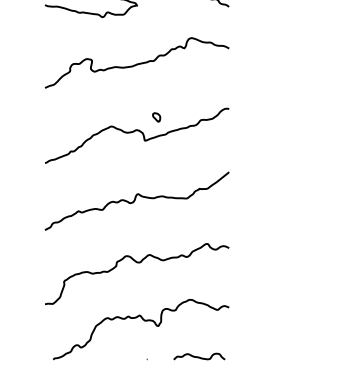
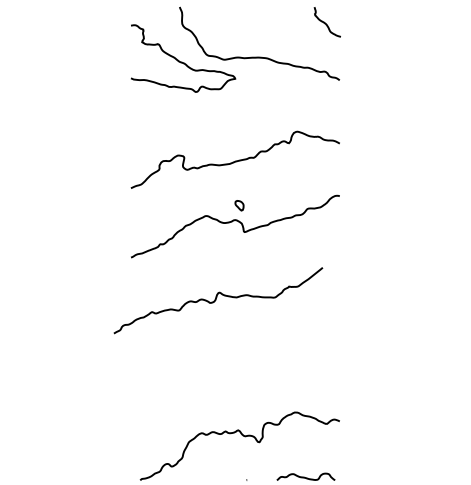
curve: (137, 63) -> (235, 160), moved
part: (156, 117) -> (239, 205), moved
curve: (135, 201) -> (216, 300), moved
curve: (138, 263) -> (236, 371), removed

